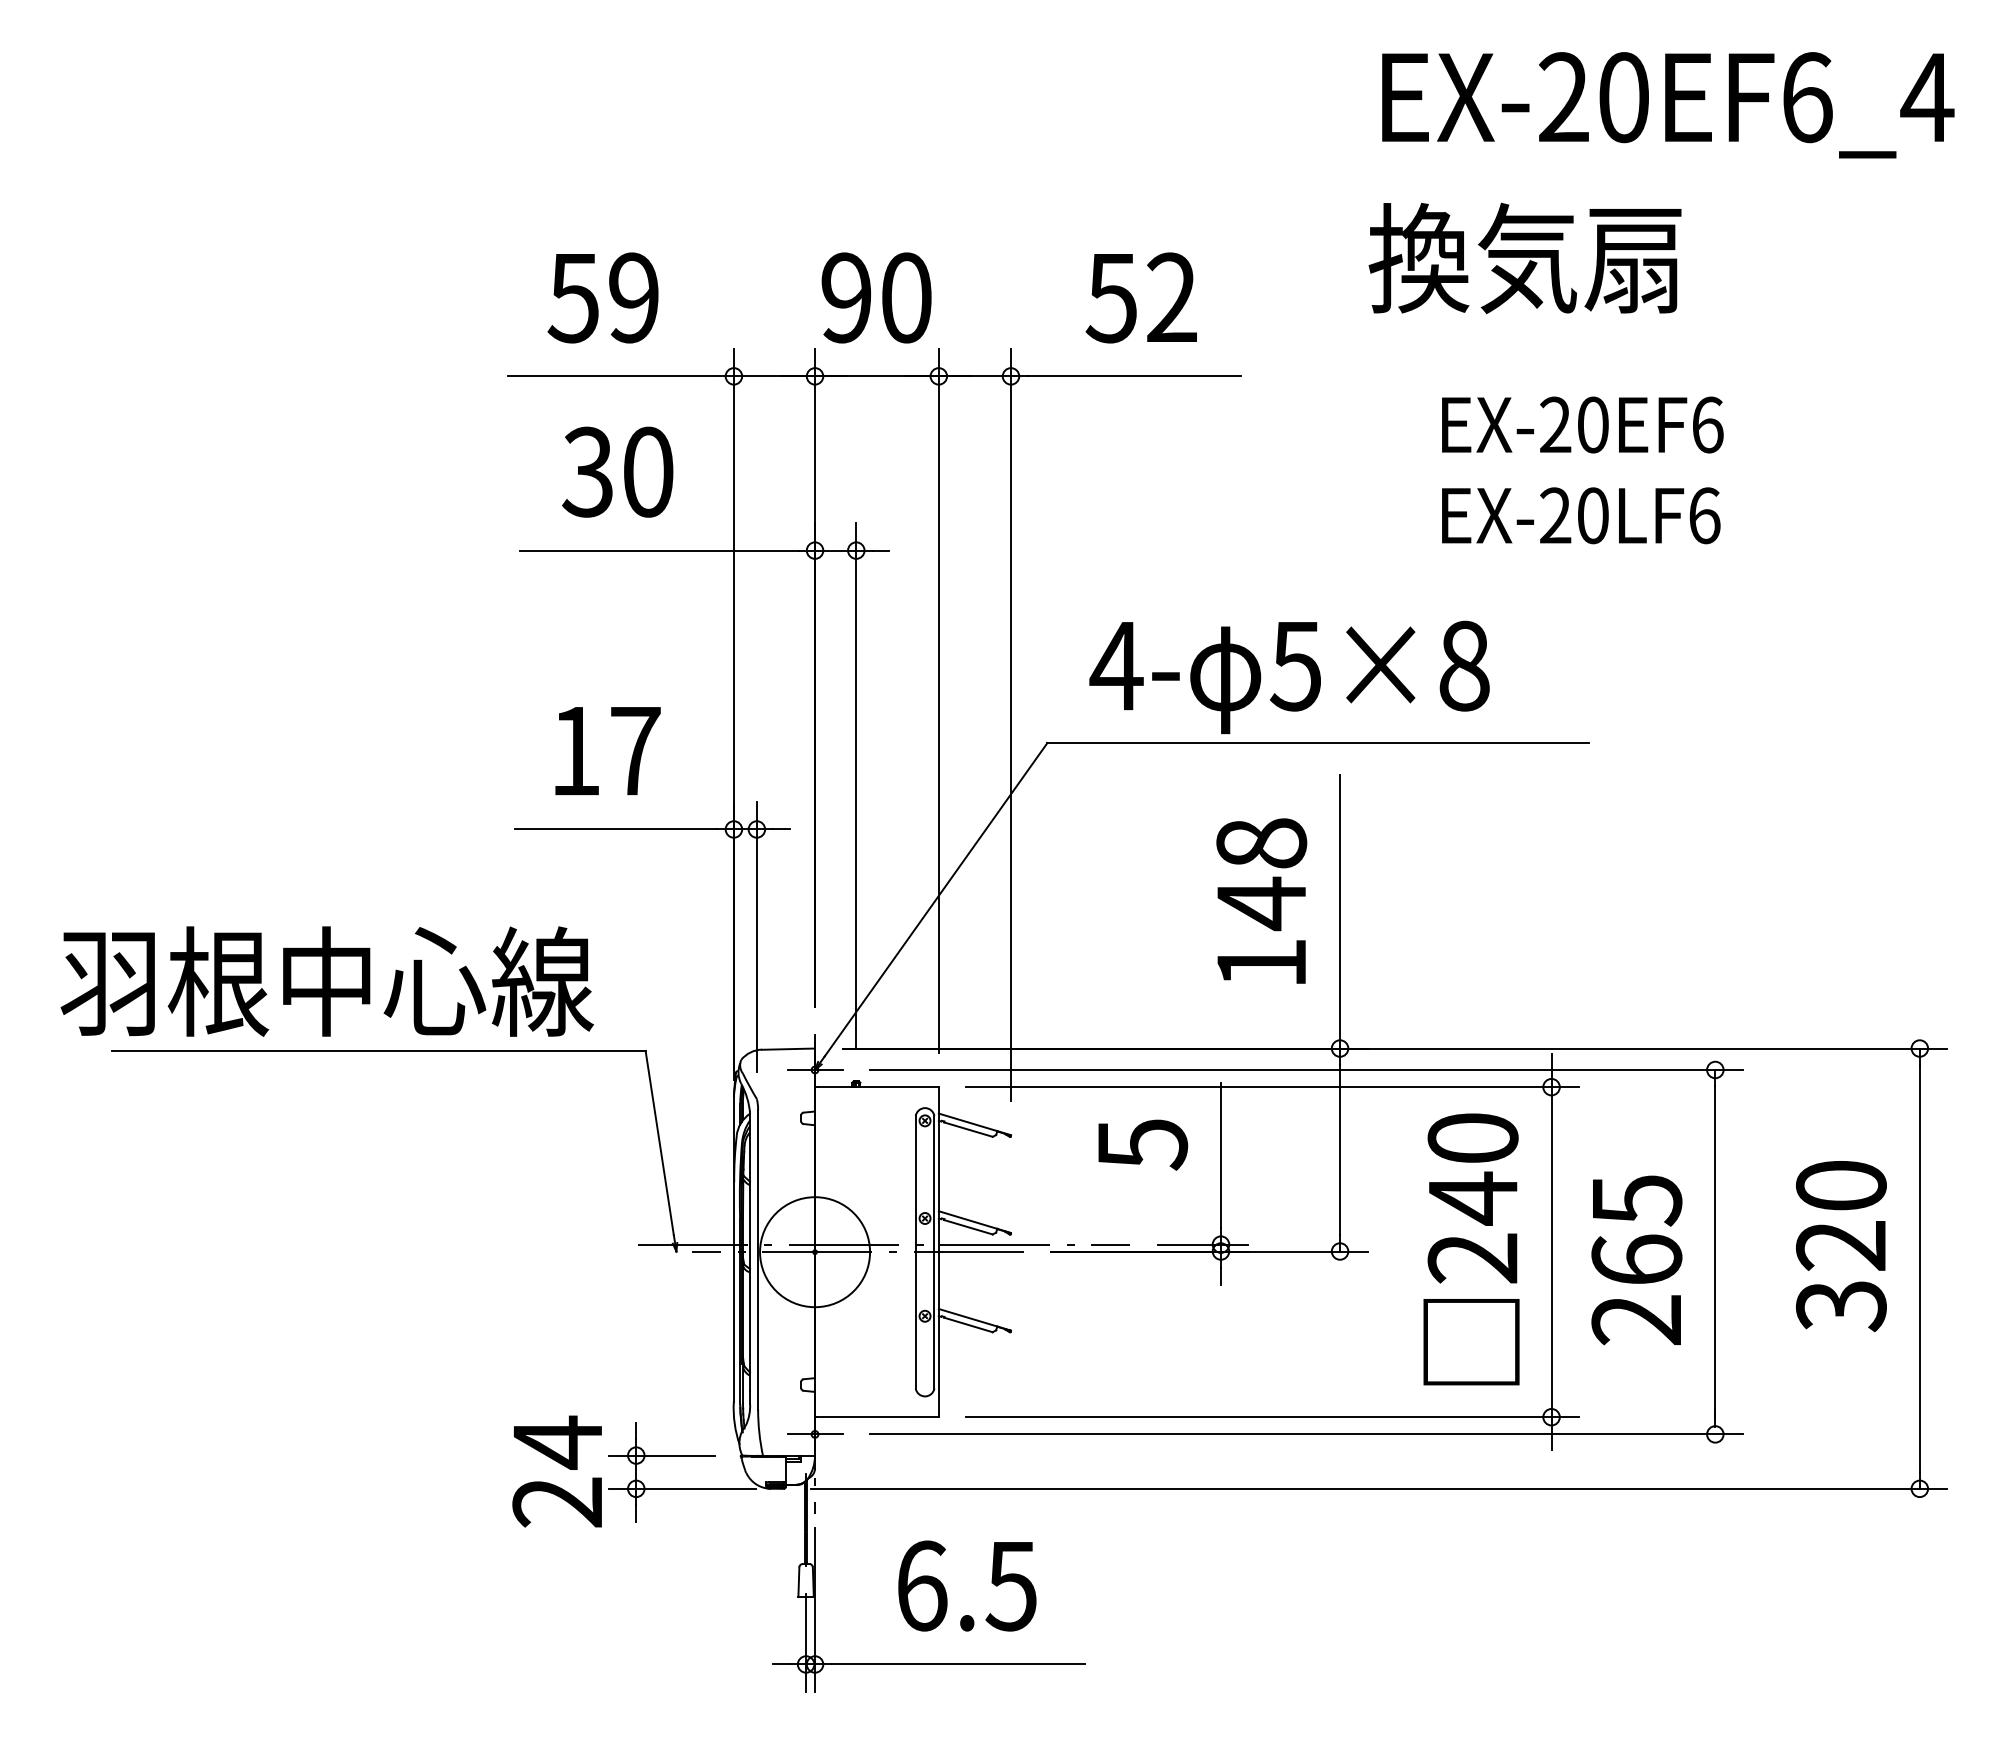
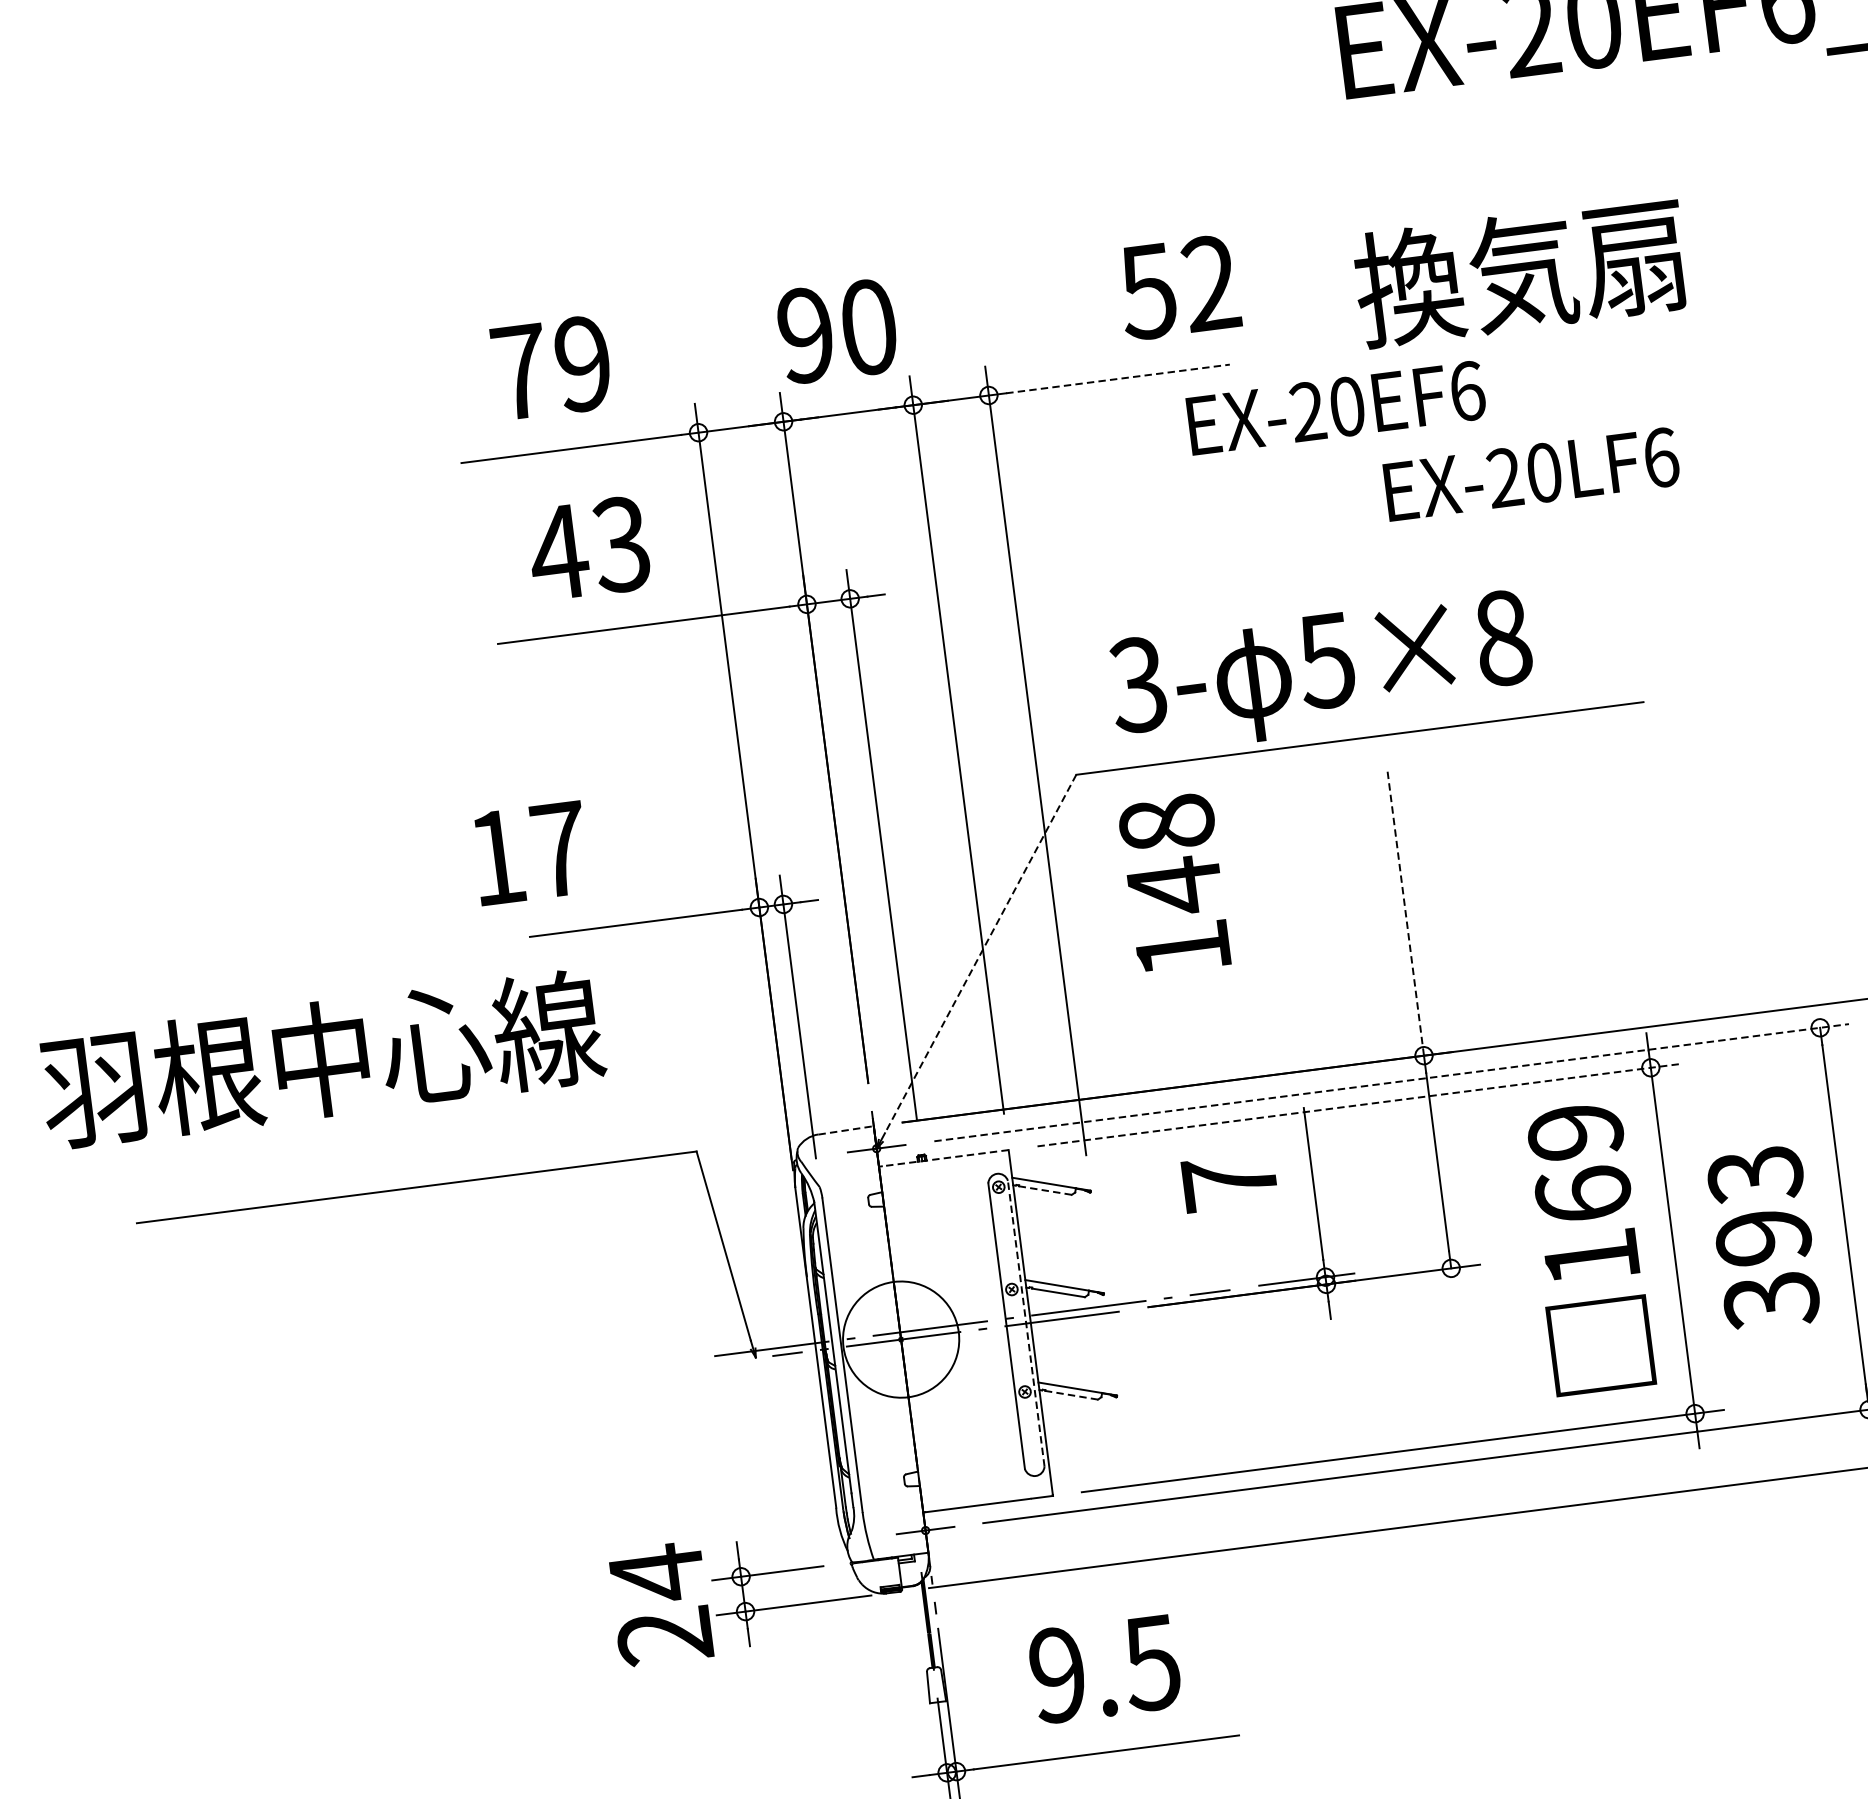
text: (1524, 258) -> (1520, 272), moved
text: (1140, 297) -> (1177, 287), moved
text: (573, 298) -> (519, 372), 59 -> 79
line: (1134, 376) -> (1118, 379), solid -> dashed
text: (1582, 424) -> (1336, 407), moved
text: (616, 471) -> (588, 548), 30 -> 43
text: (1581, 515) -> (1532, 474), moved
text: (1116, 665) -> (1138, 684), 4- -> 3-
text: (607, 750) -> (530, 852), moved
line: (935, 900) -> (980, 954), solid -> dashed
text: (1261, 900) -> (1174, 883), moved
line: (1340, 911) -> (1406, 912), solid -> dashed
text: (326, 981) -> (321, 1059), moved
line: (789, 1049) -> (847, 1130), solid -> dashed
line: (1306, 1070) -> (1391, 1083), solid -> dashed
line: (878, 1087) -> (945, 1158), solid -> dashed
line: (1273, 1087) -> (1359, 1105), solid -> dashed
line: (967, 1129) -> (1044, 1190), solid -> dashed
text: (1143, 1144) -> (1230, 1182), 5 -> 7
text: (1472, 1198) -> (1582, 1195), 240 -> 169
line: (934, 1251) -> (1026, 1322), solid -> dashed
text: (1636, 1260) -> (1763, 1238), 265 -> 393
line: (967, 1324) -> (1070, 1394), solid -> dashed
text: (922, 1585) -> (1058, 1674), 6.5 -> 9.5

